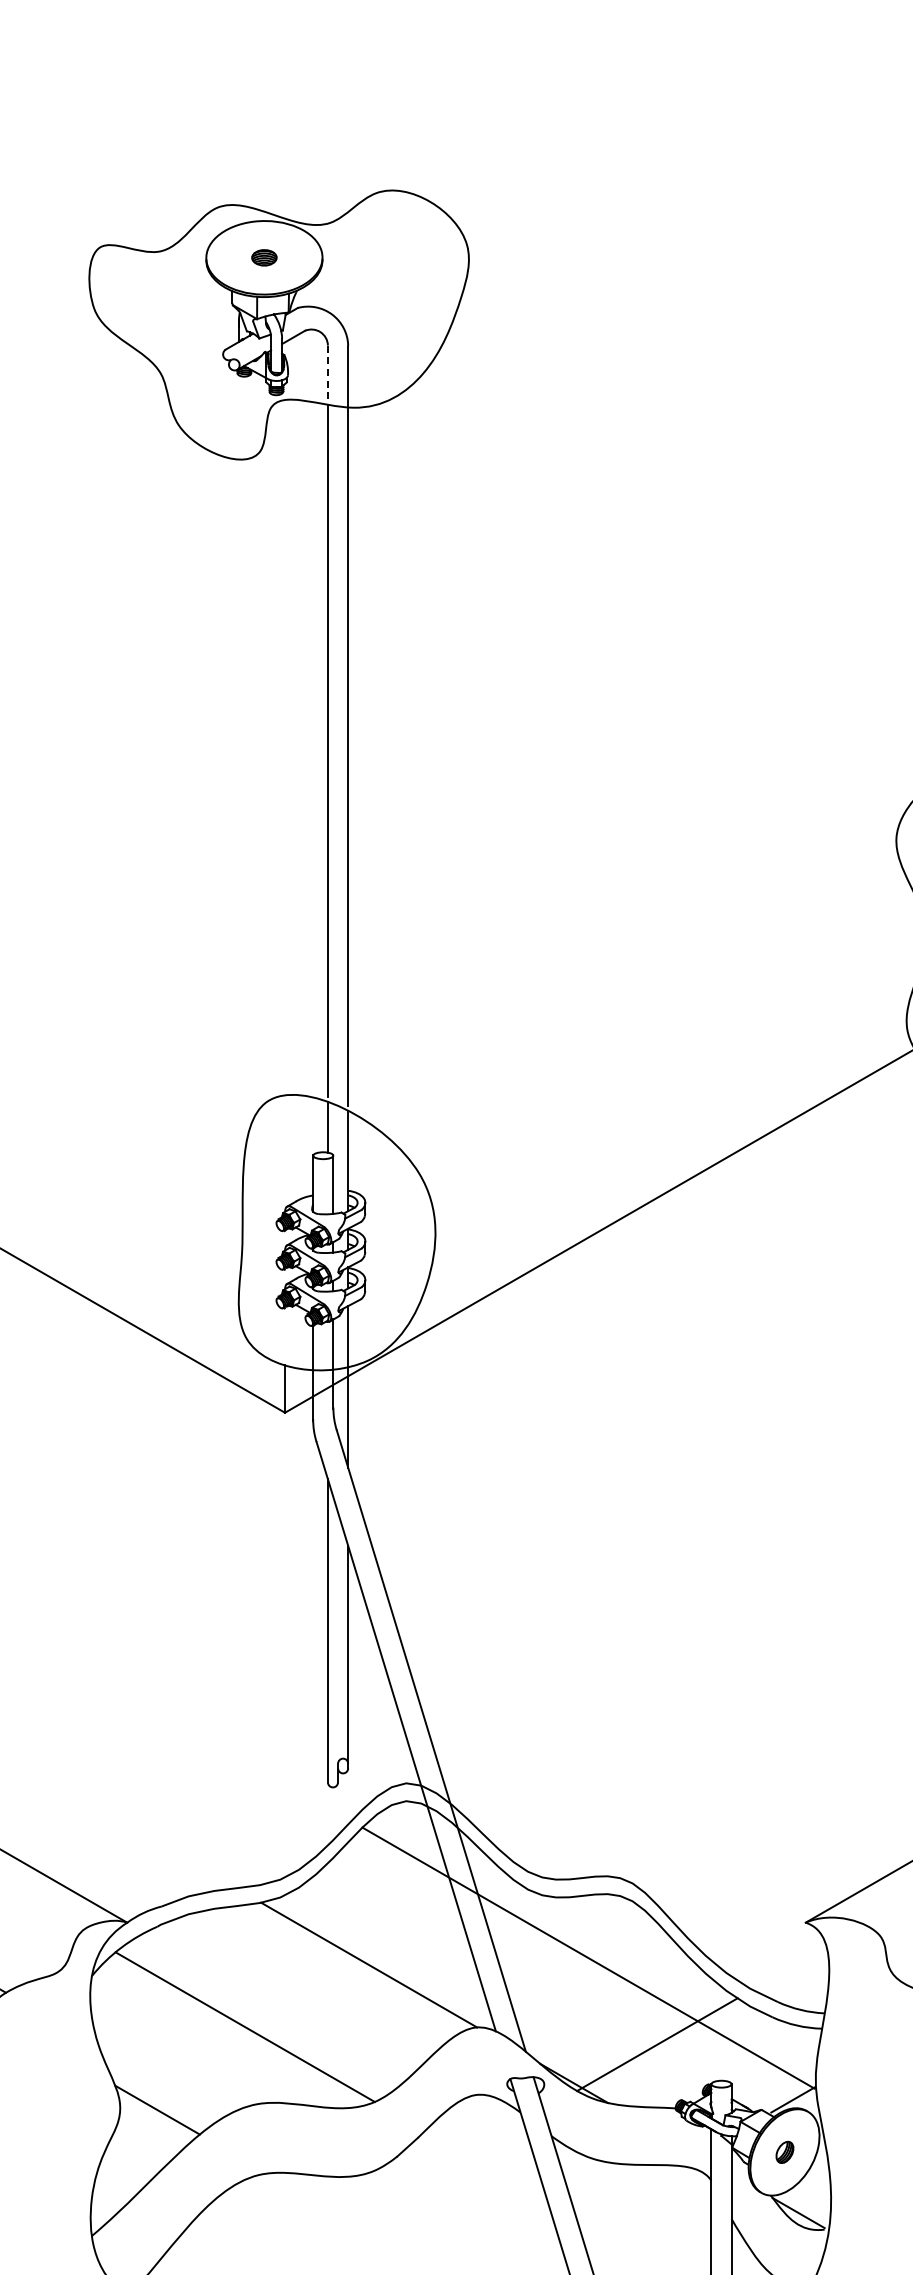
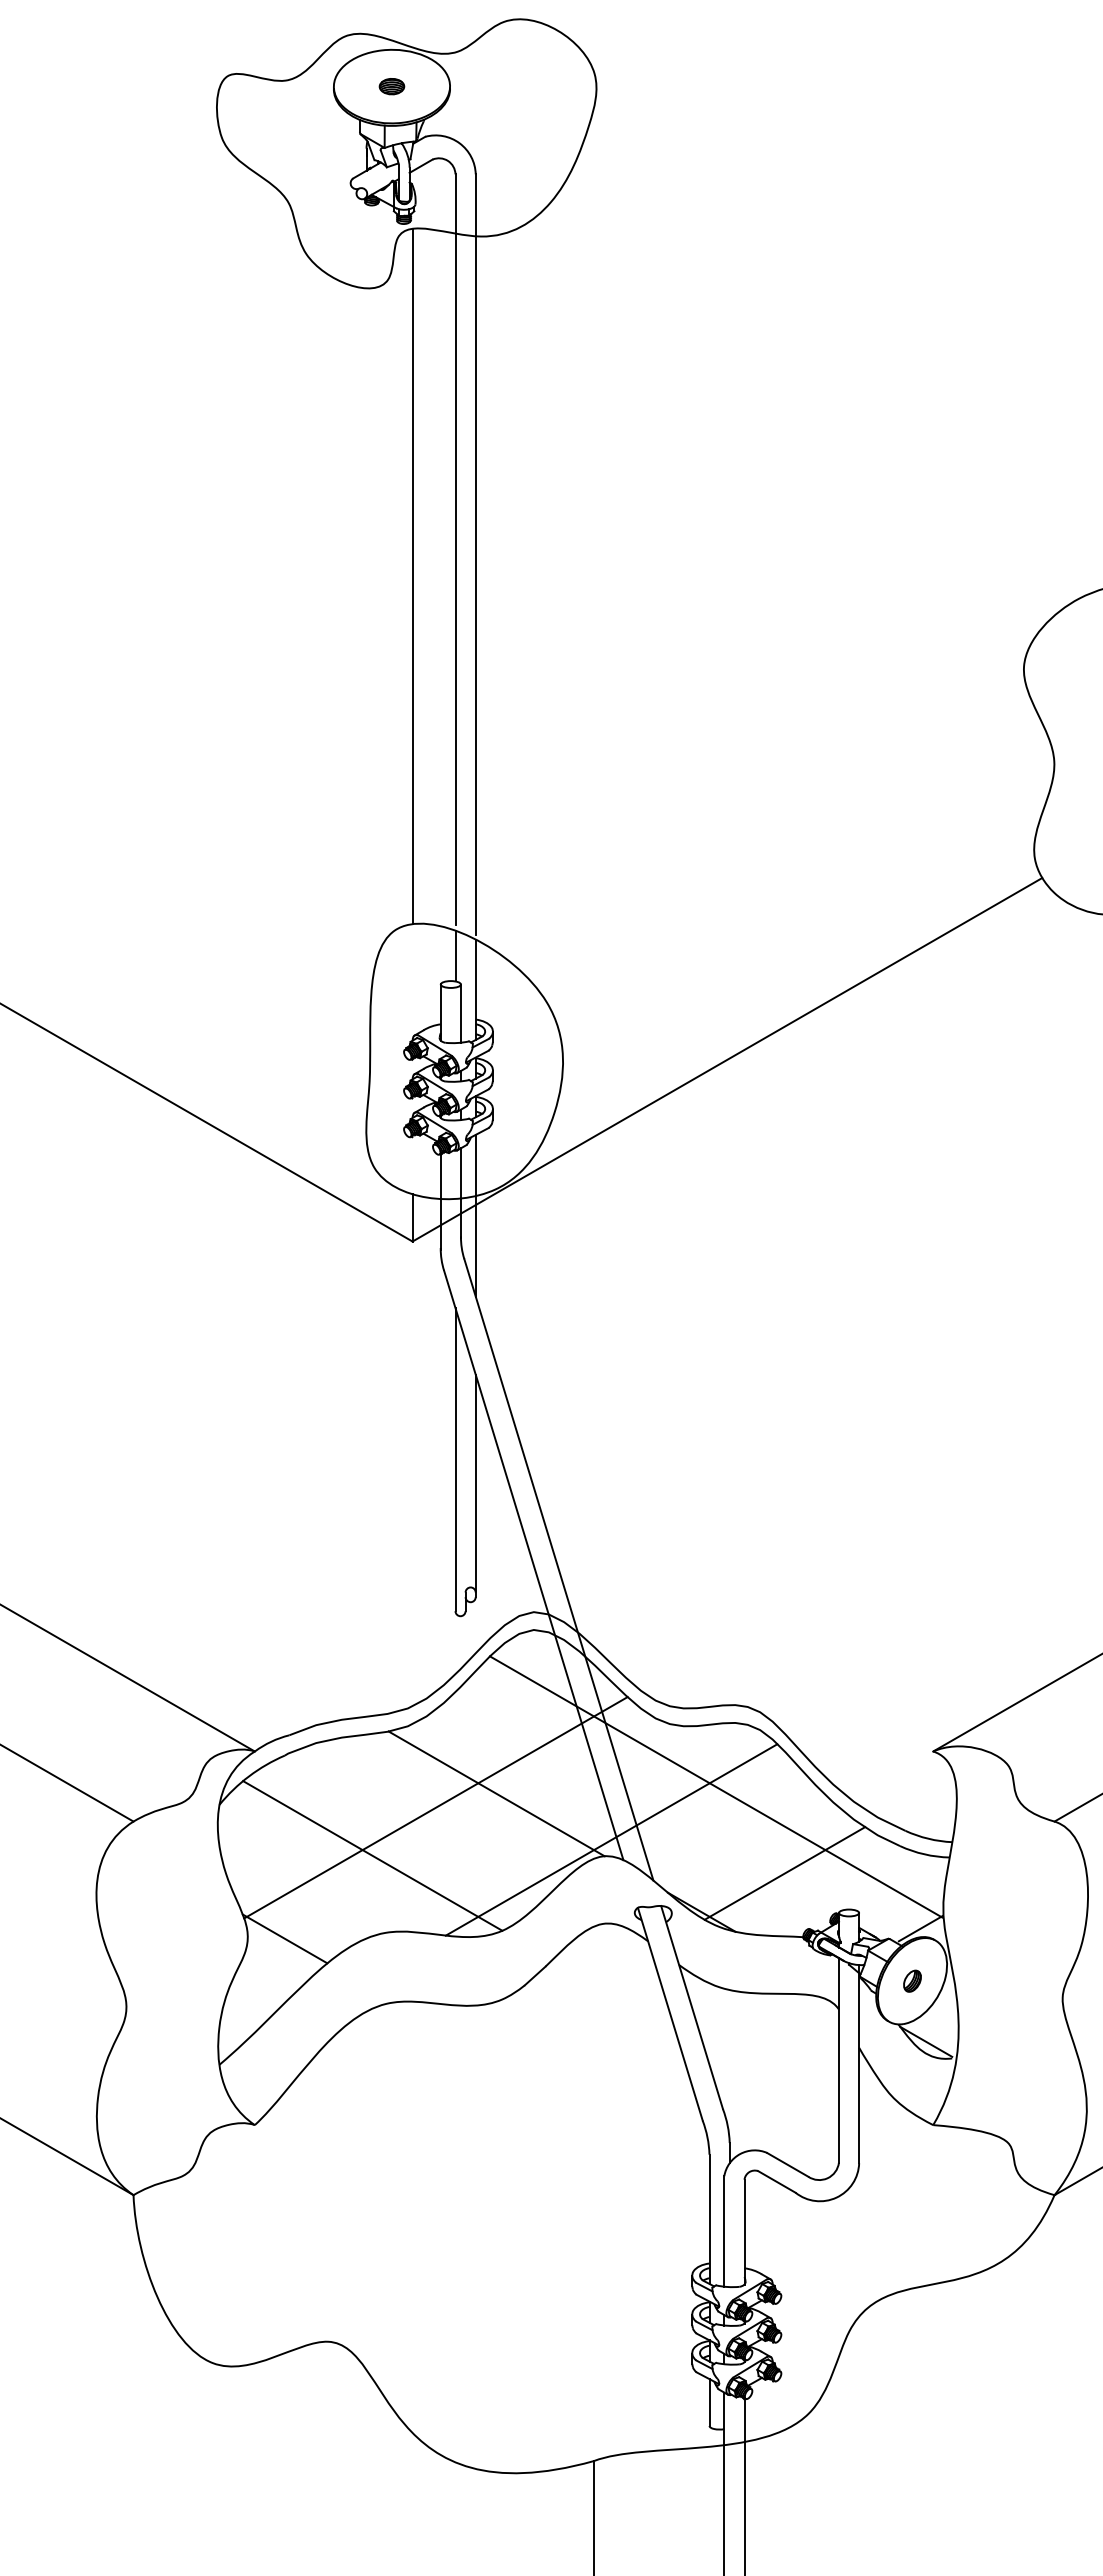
line: (327, 374) -> (455, 203), dashed -> solid
line: (284, 747) -> (412, 576), added
line: (307, 1978) -> (435, 1807), added
line: (483, 2010) -> (611, 1839), added

